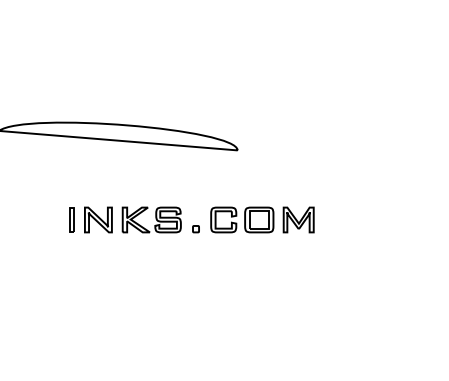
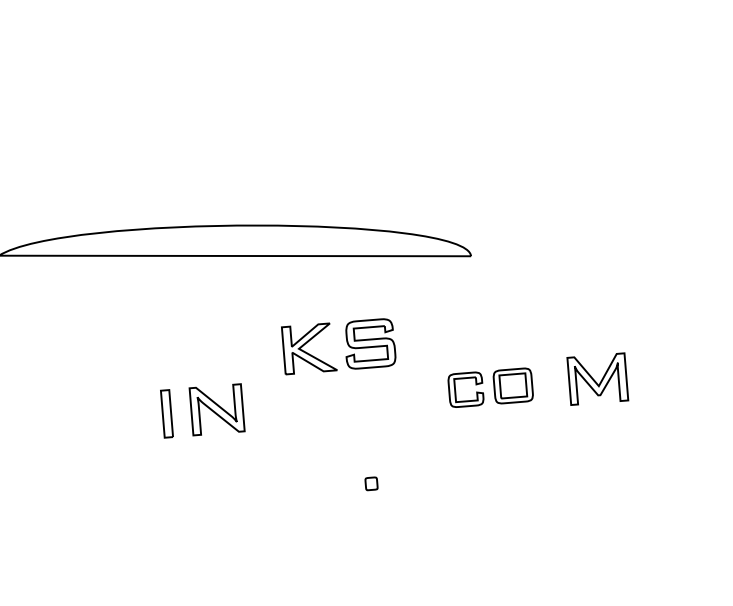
part: (151, 219) -> (338, 345), moved
part: (242, 219) -> (490, 386), size x0.7
part: (195, 229) -> (370, 484), moved

